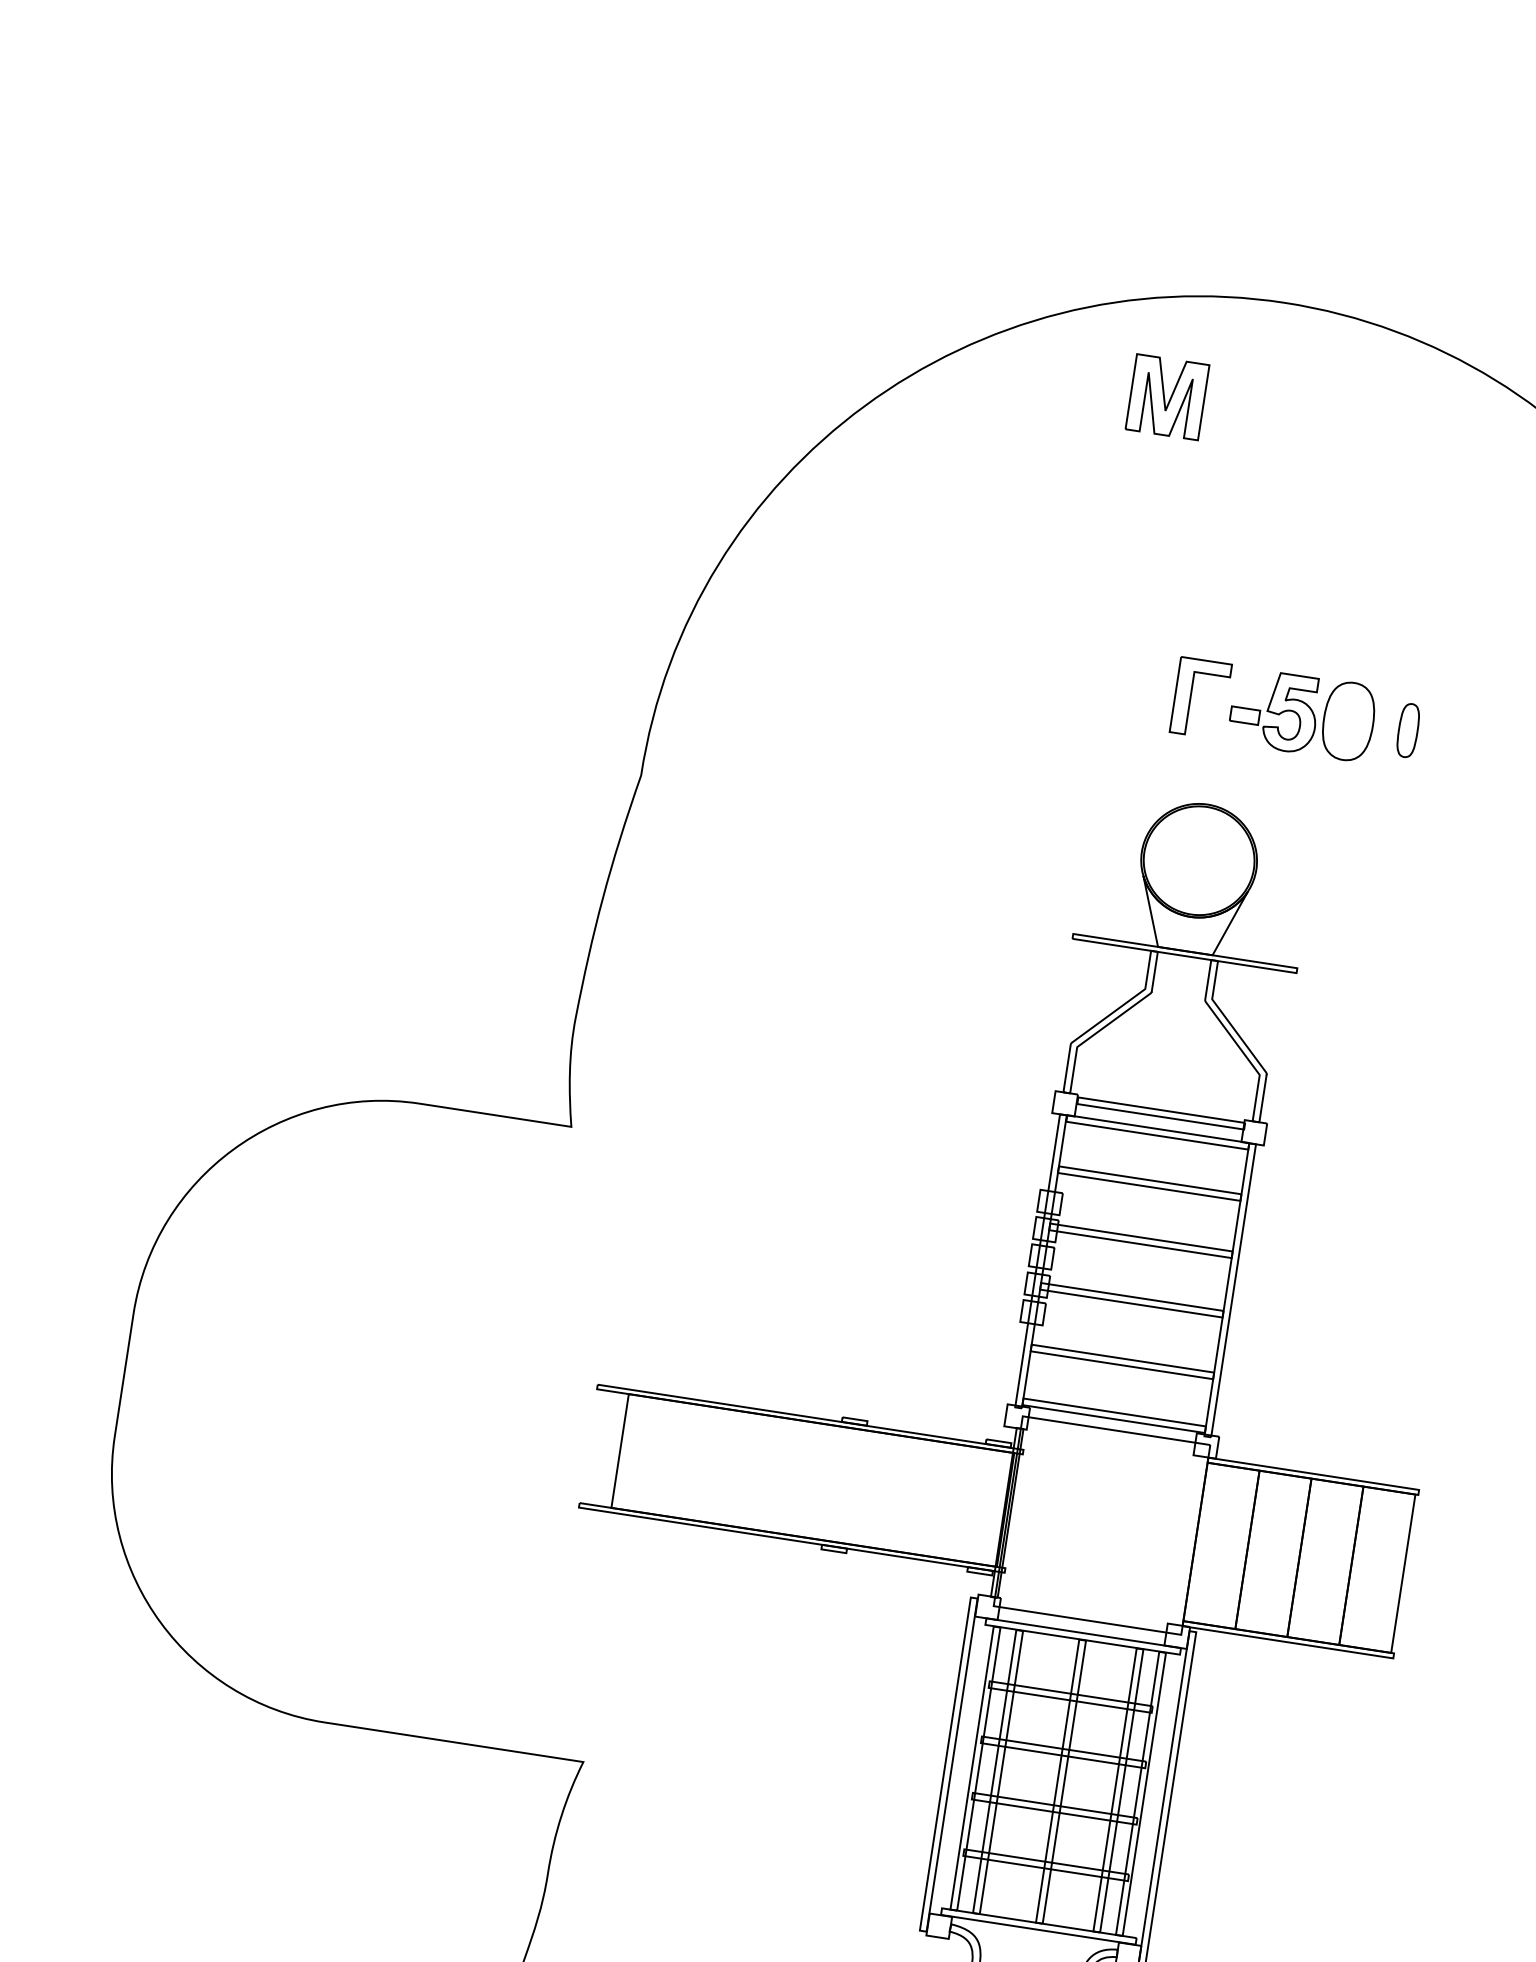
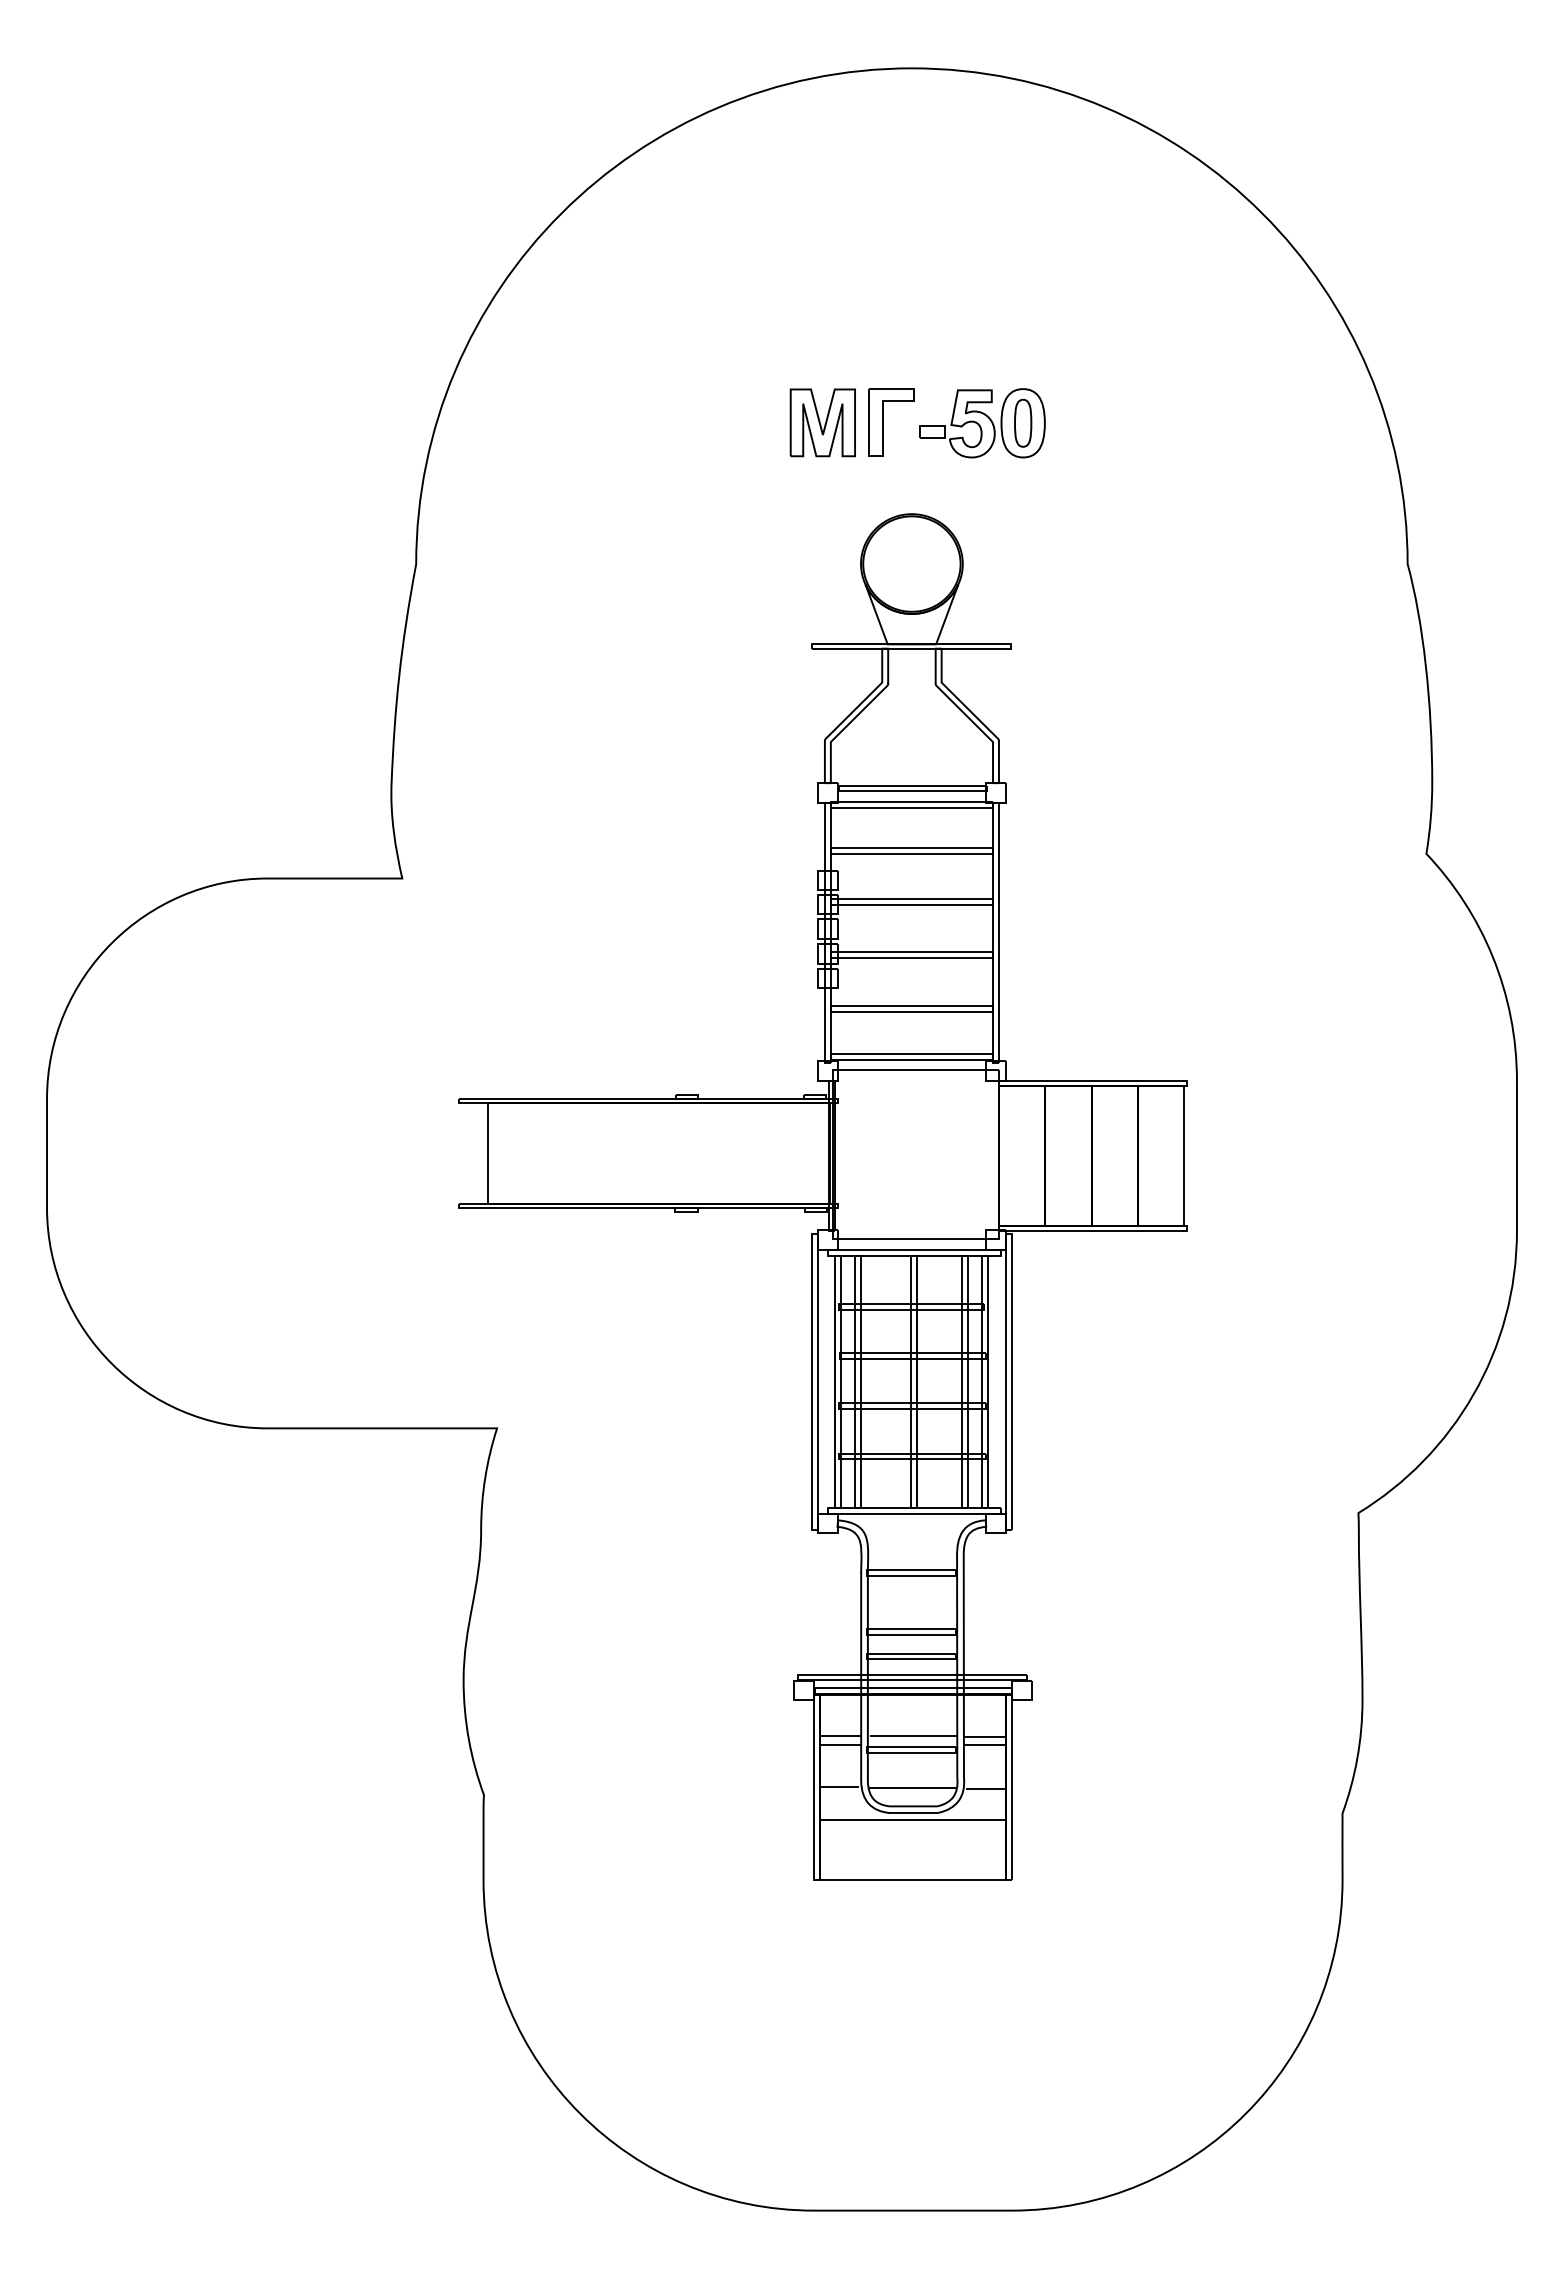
part: (1167, 396) -> (822, 422), moved
part: (1408, 729) -> (1023, 422), moved

